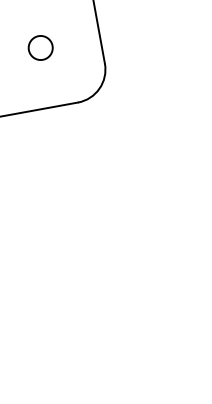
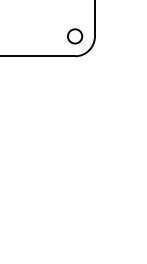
circle: (41, 47) -> (75, 36), moved

